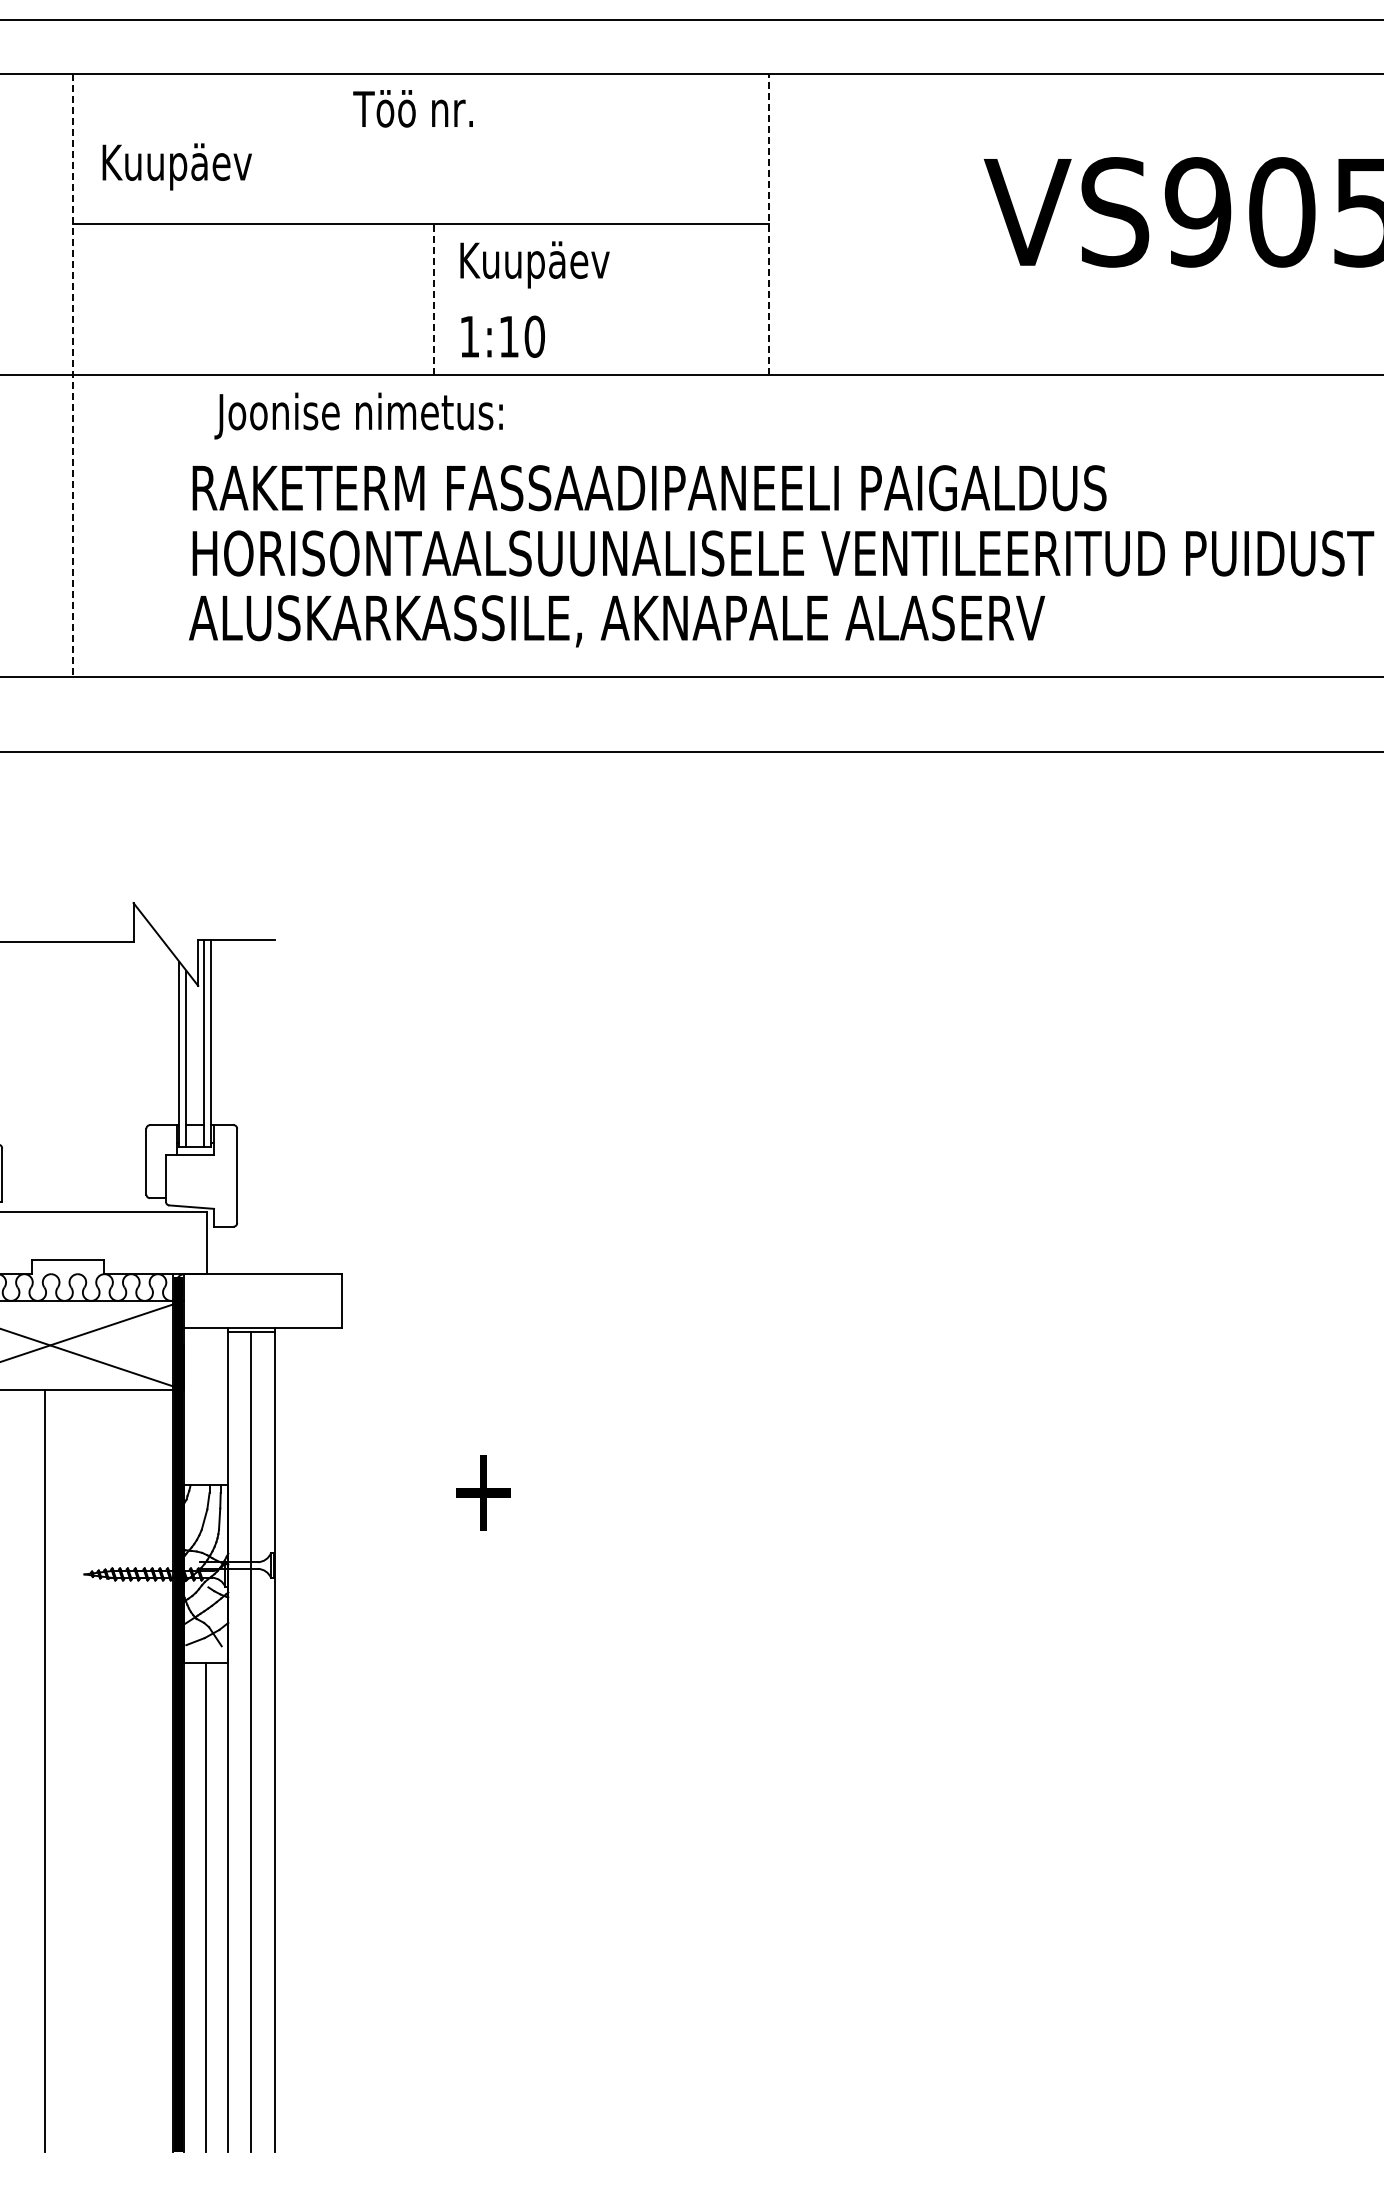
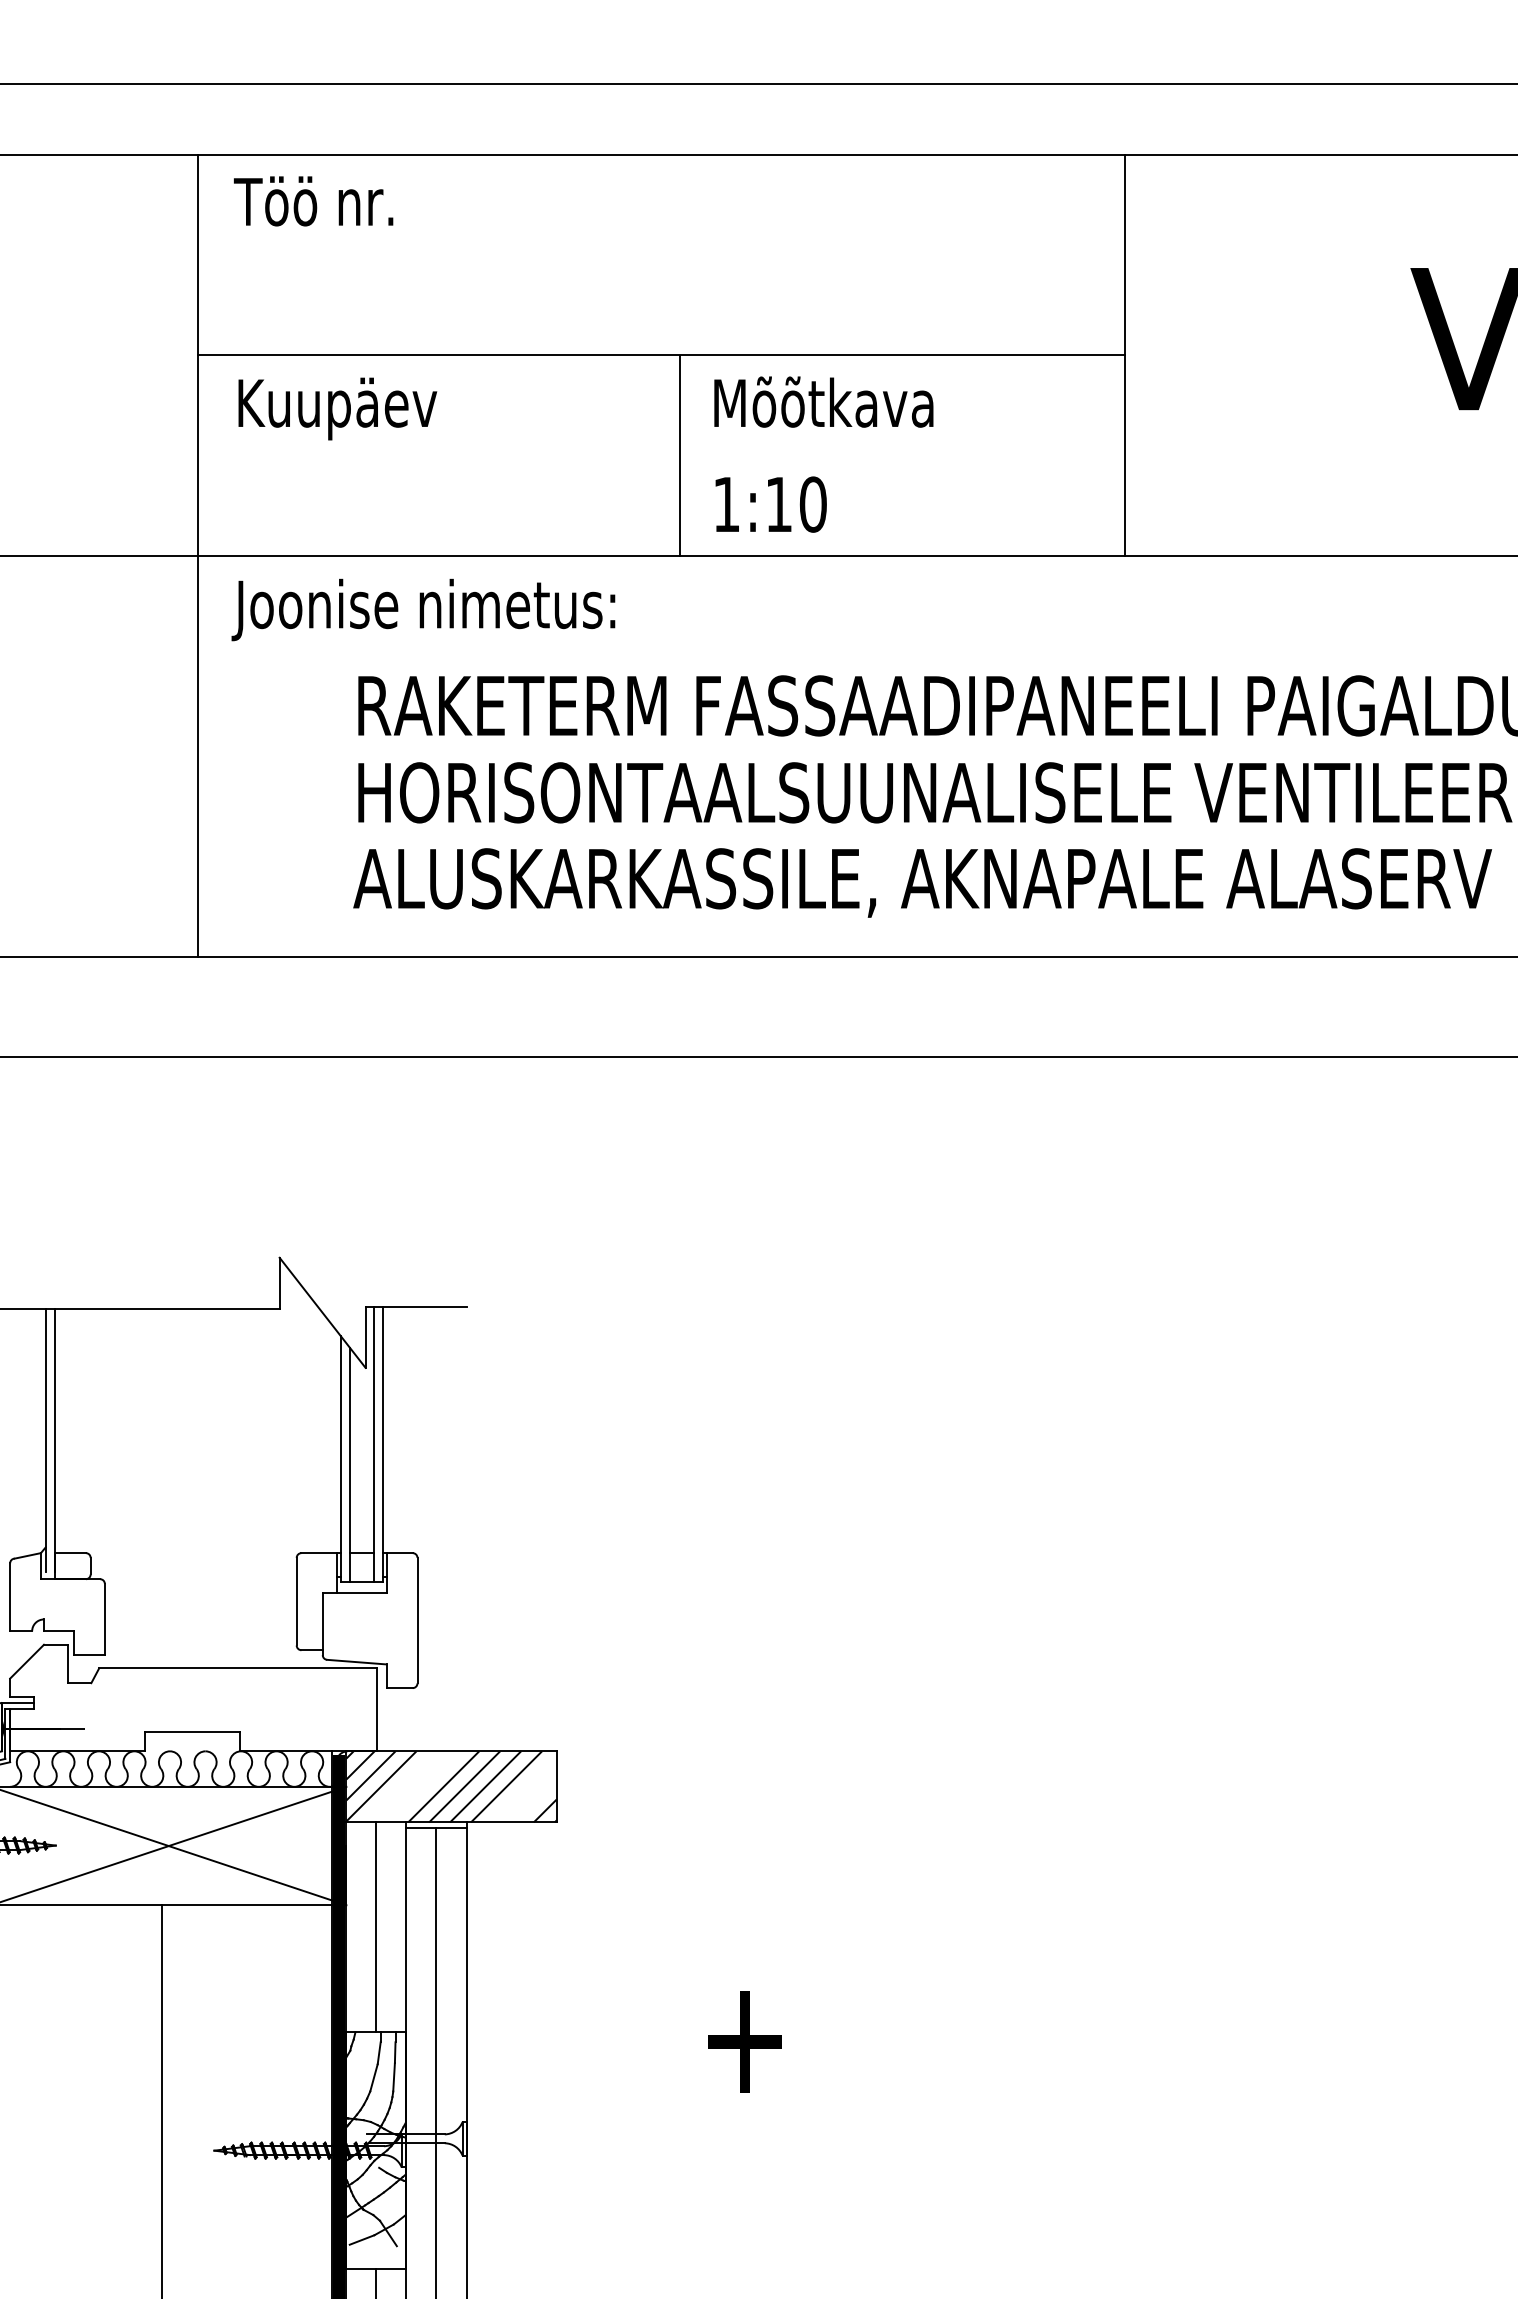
text: (412, 108) -> (312, 200), moved
text: (176, 166) -> (336, 408), moved
line: (769, 224) -> (1125, 355), dashed -> solid
text: (544, 264) -> (826, 408), Kuupäev -> Mõõtkava
line: (434, 300) -> (679, 456), dashed -> solid
line: (72, 375) -> (198, 556), dashed -> solid
text: (358, 415) -> (423, 609), moved
hatch: (262, 1300) -> (451, 1786), added
line: (206, 1406) -> (376, 1927), added

